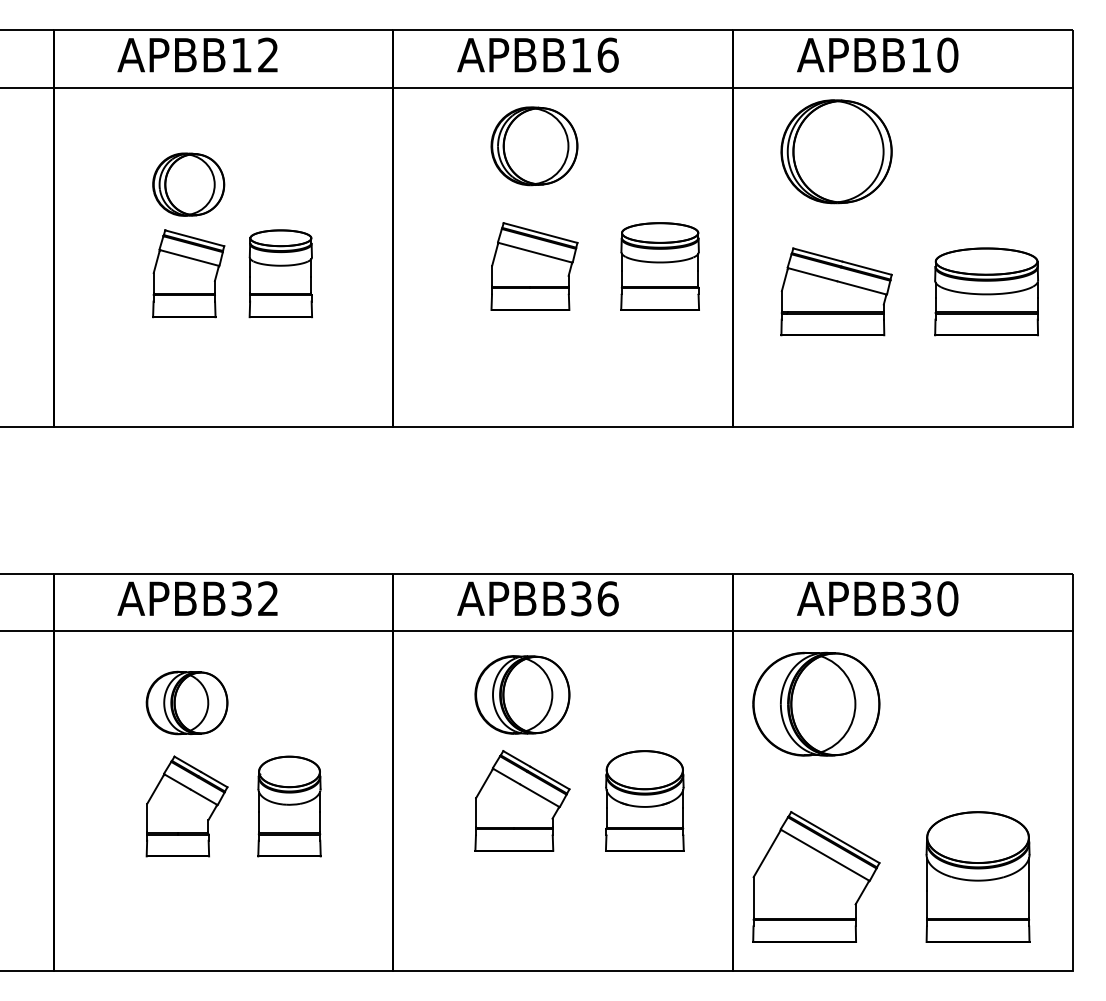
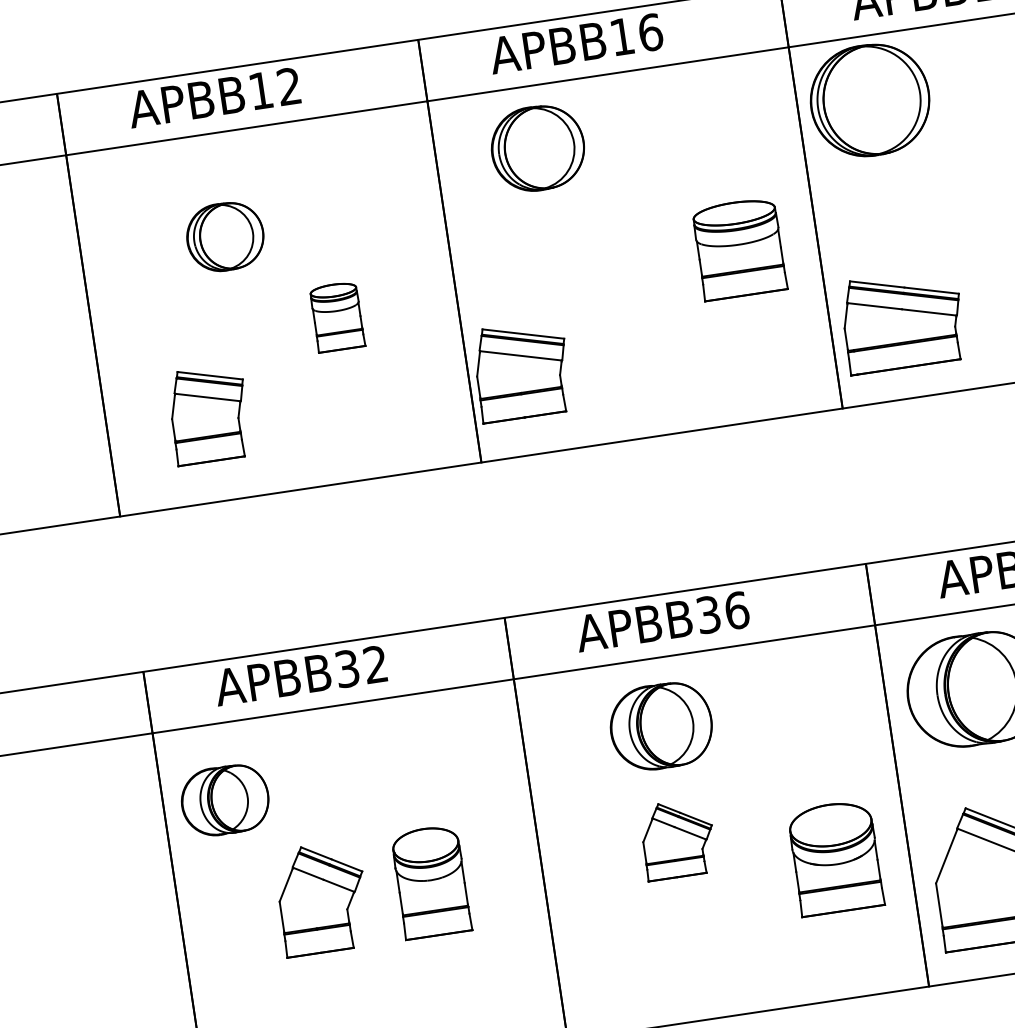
part: (534, 146) -> (538, 148), moved
part: (836, 151) -> (869, 100), moved
part: (534, 266) -> (522, 370), moved
part: (188, 273) -> (209, 414), moved
part: (280, 273) -> (337, 316), size x0.7
part: (836, 291) -> (902, 320), moved
part: (186, 702) -> (224, 799), moved
part: (522, 800) -> (678, 838), size x0.7
part: (644, 800) -> (835, 857), moved

